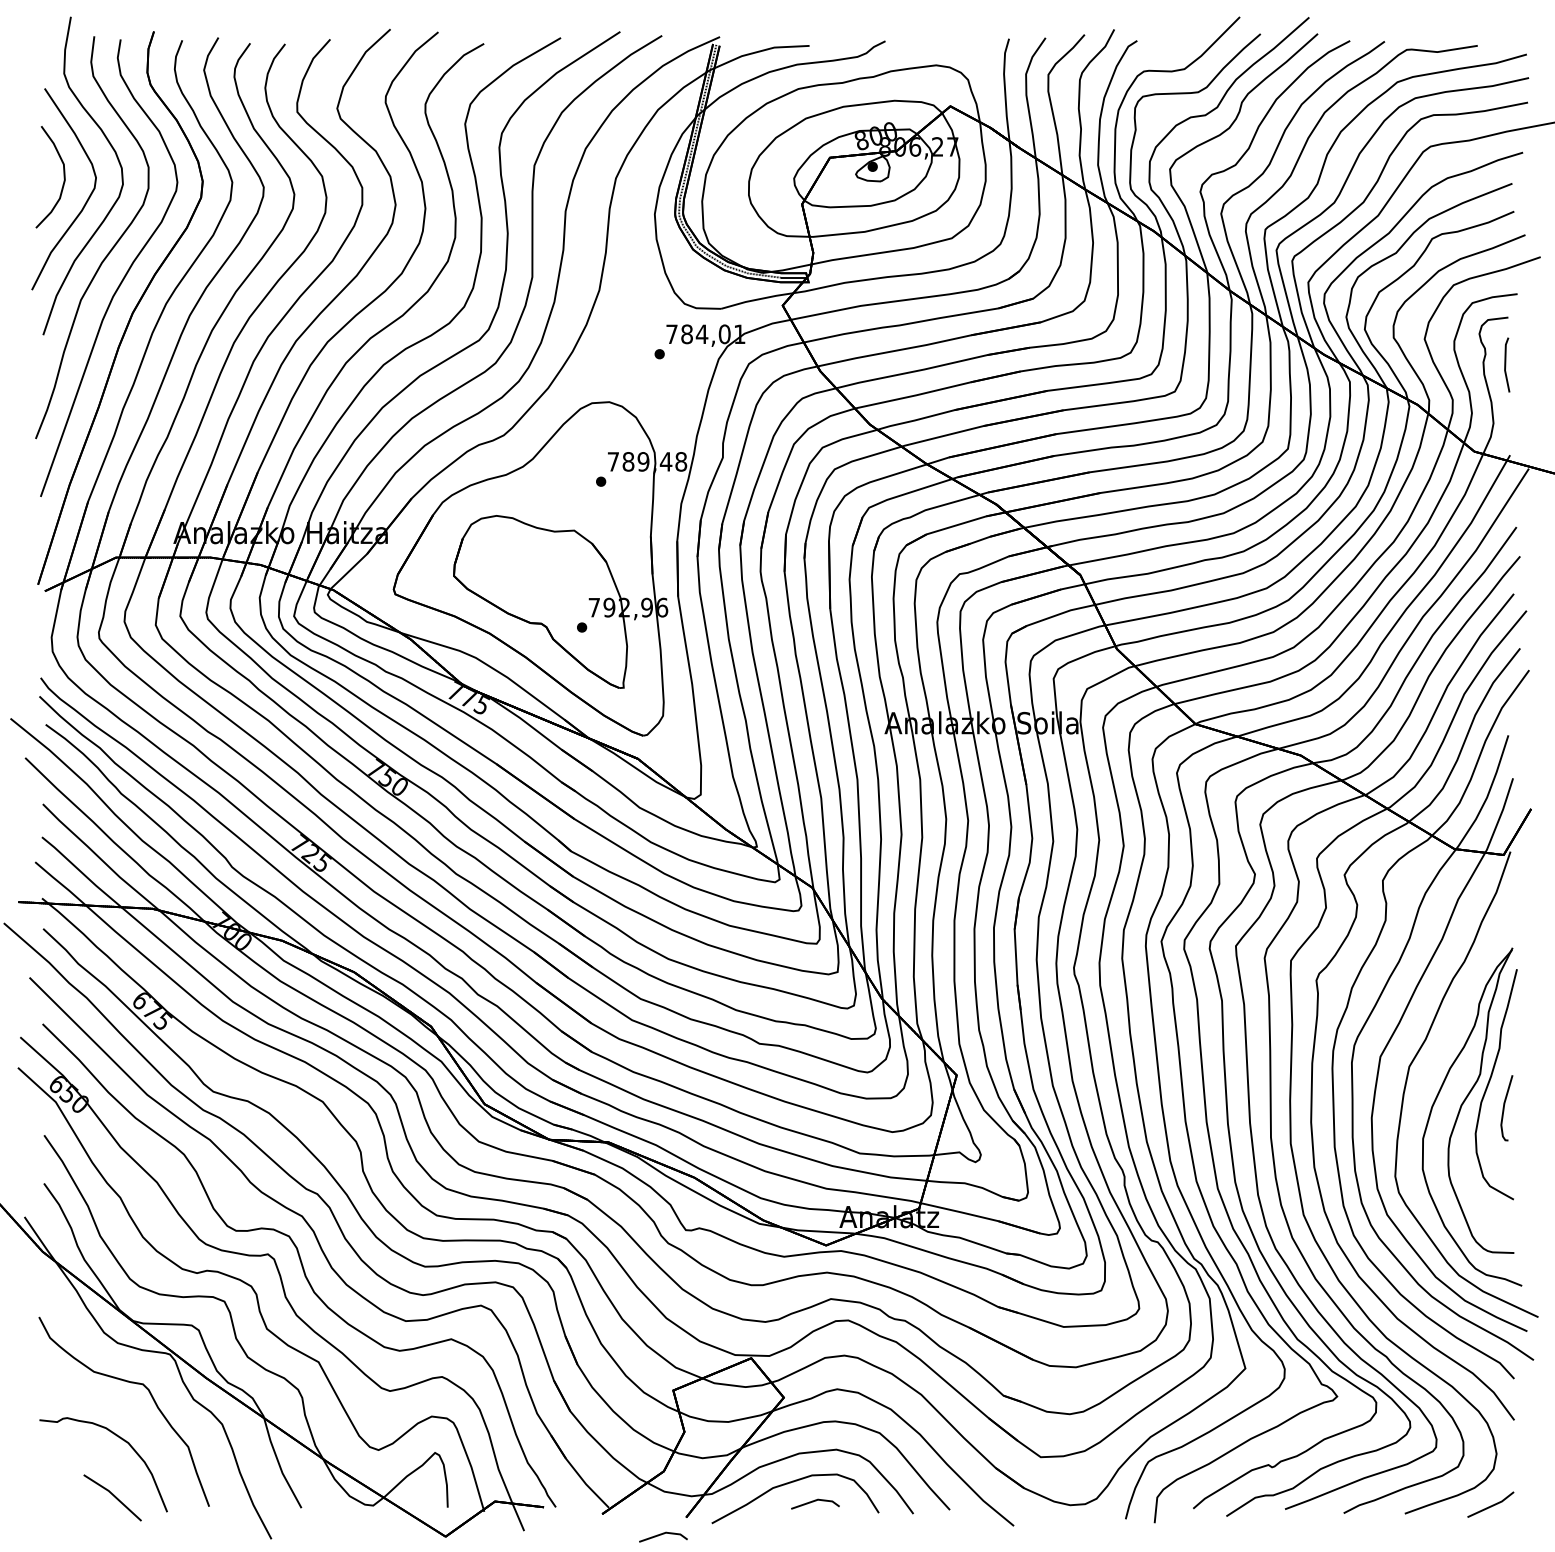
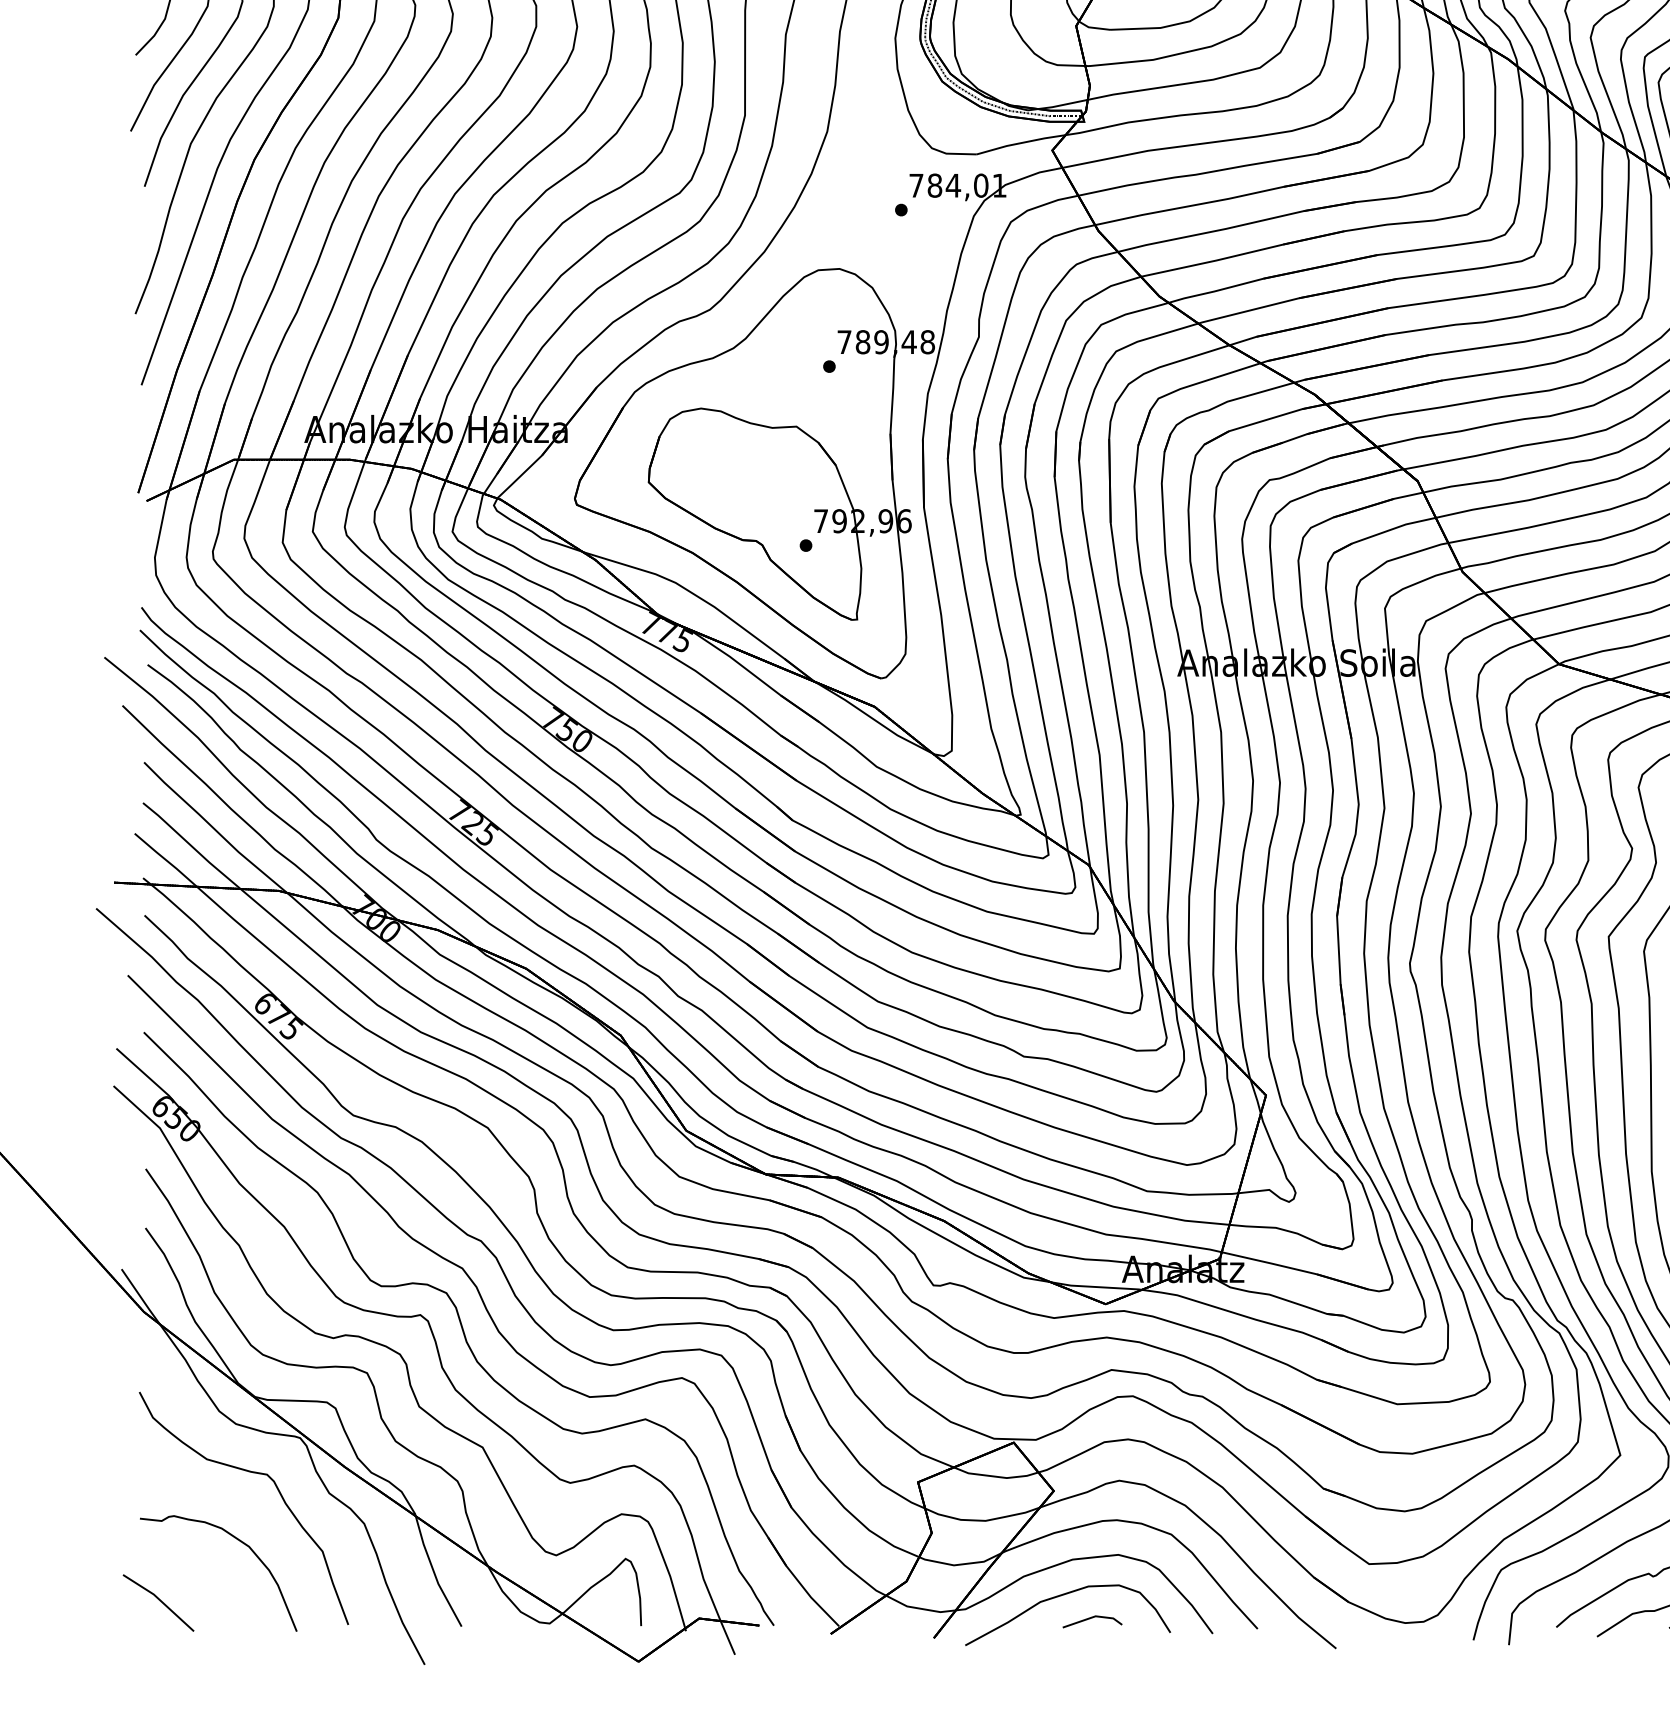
part: (112, 1497) -> (158, 1602), moved
part: (663, 1536) -> (906, 1661), removed

